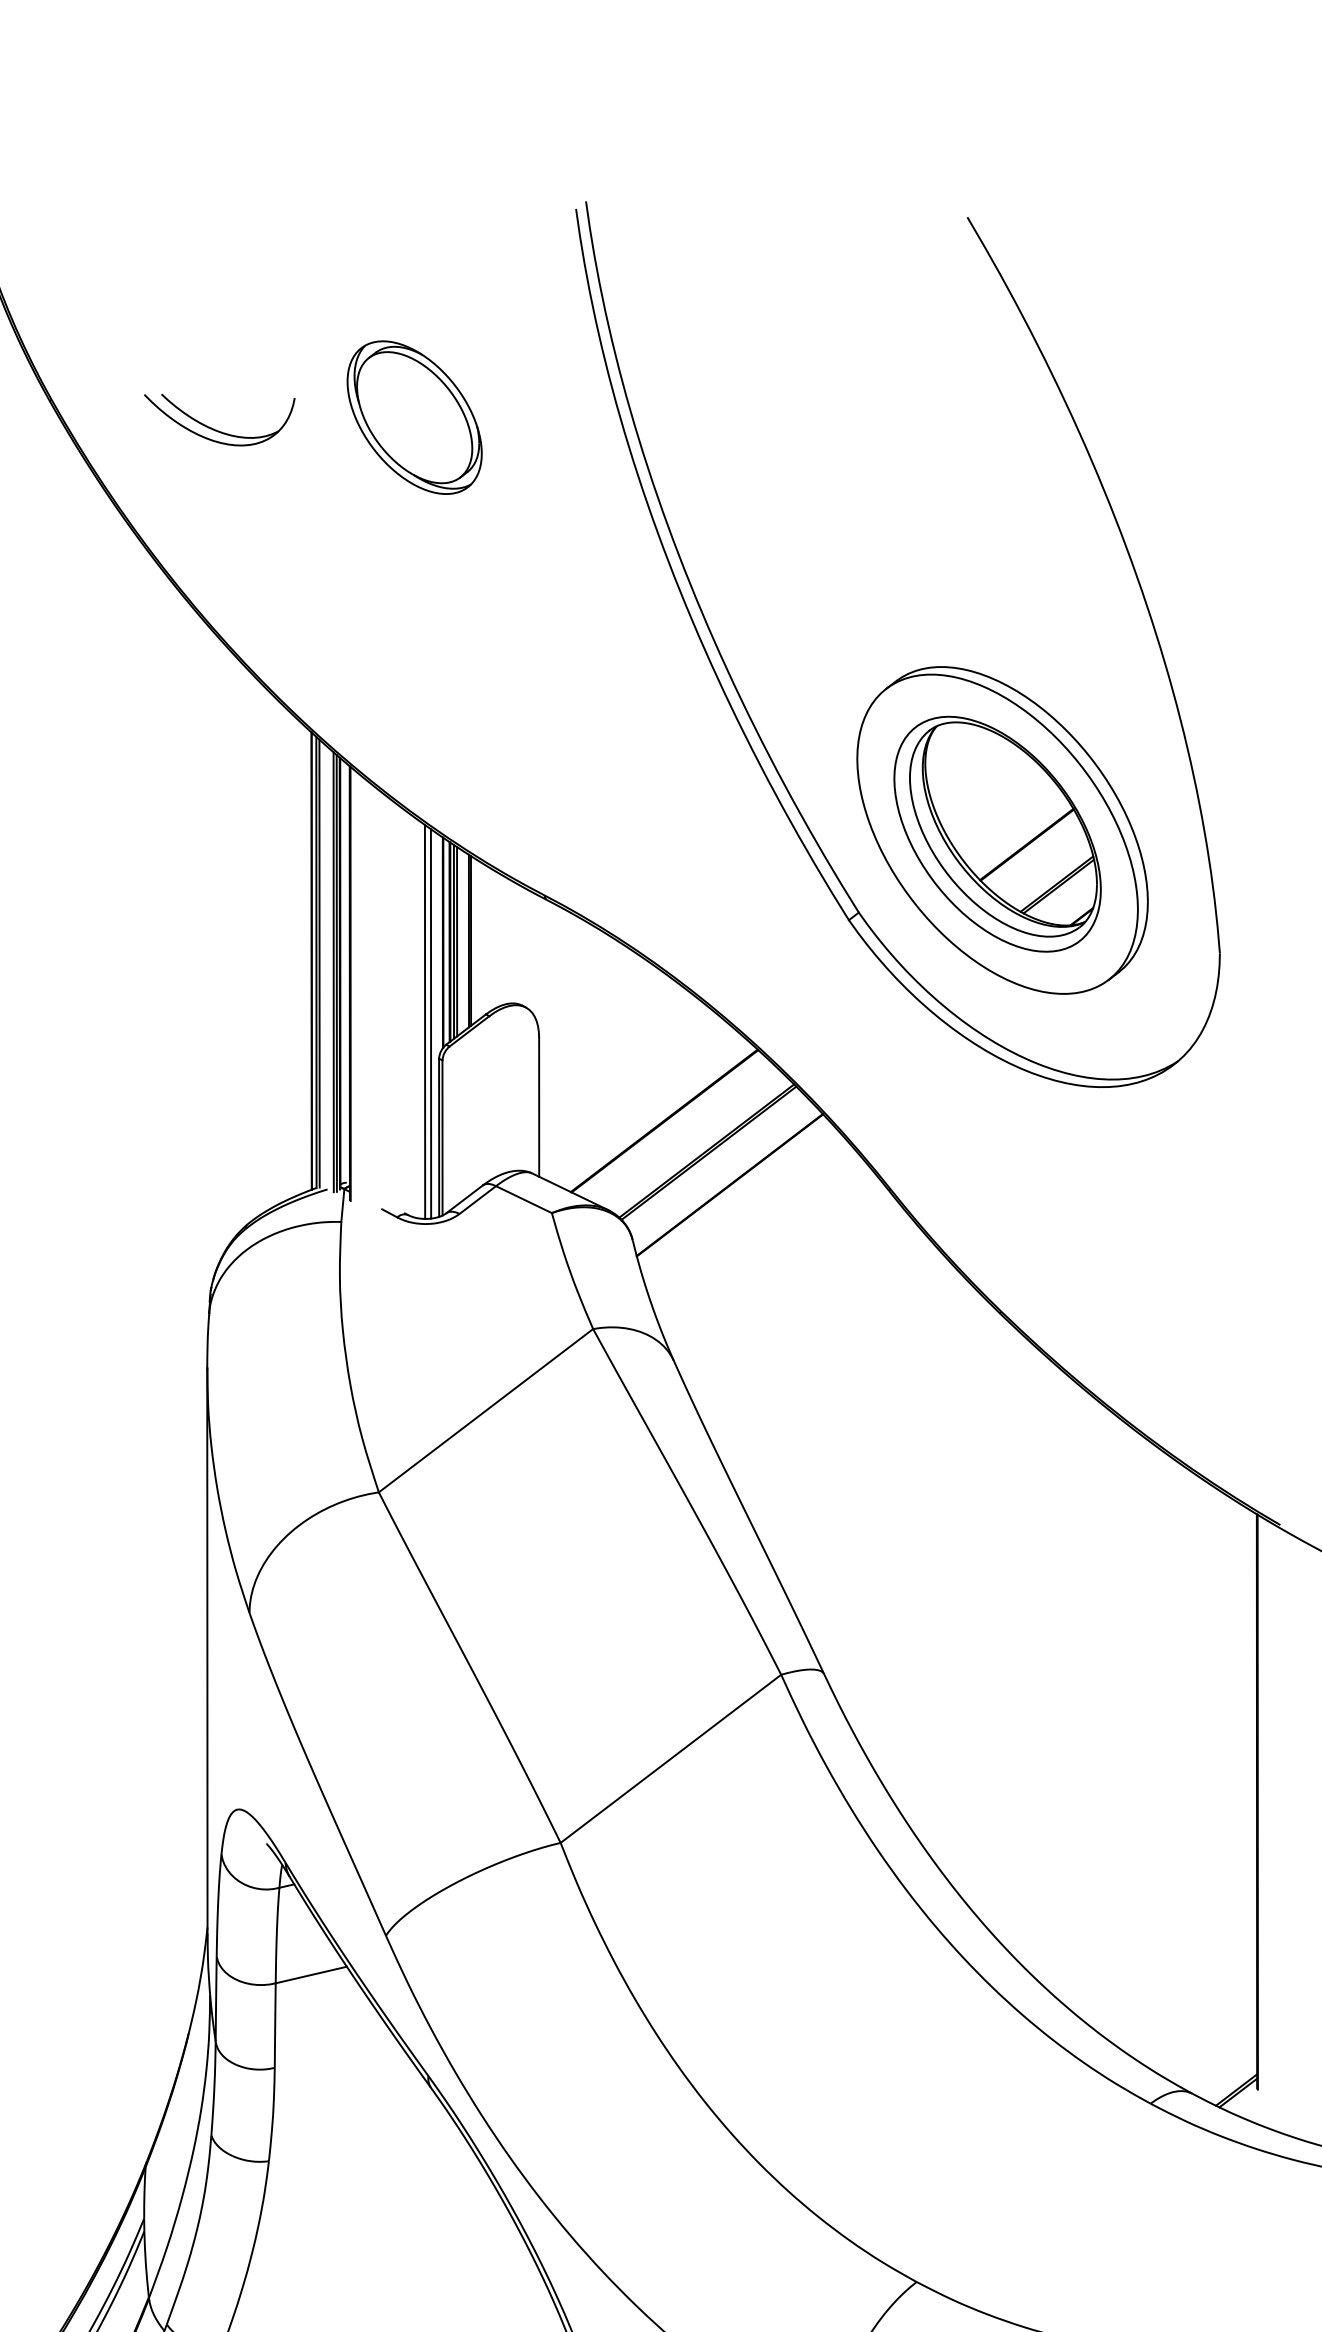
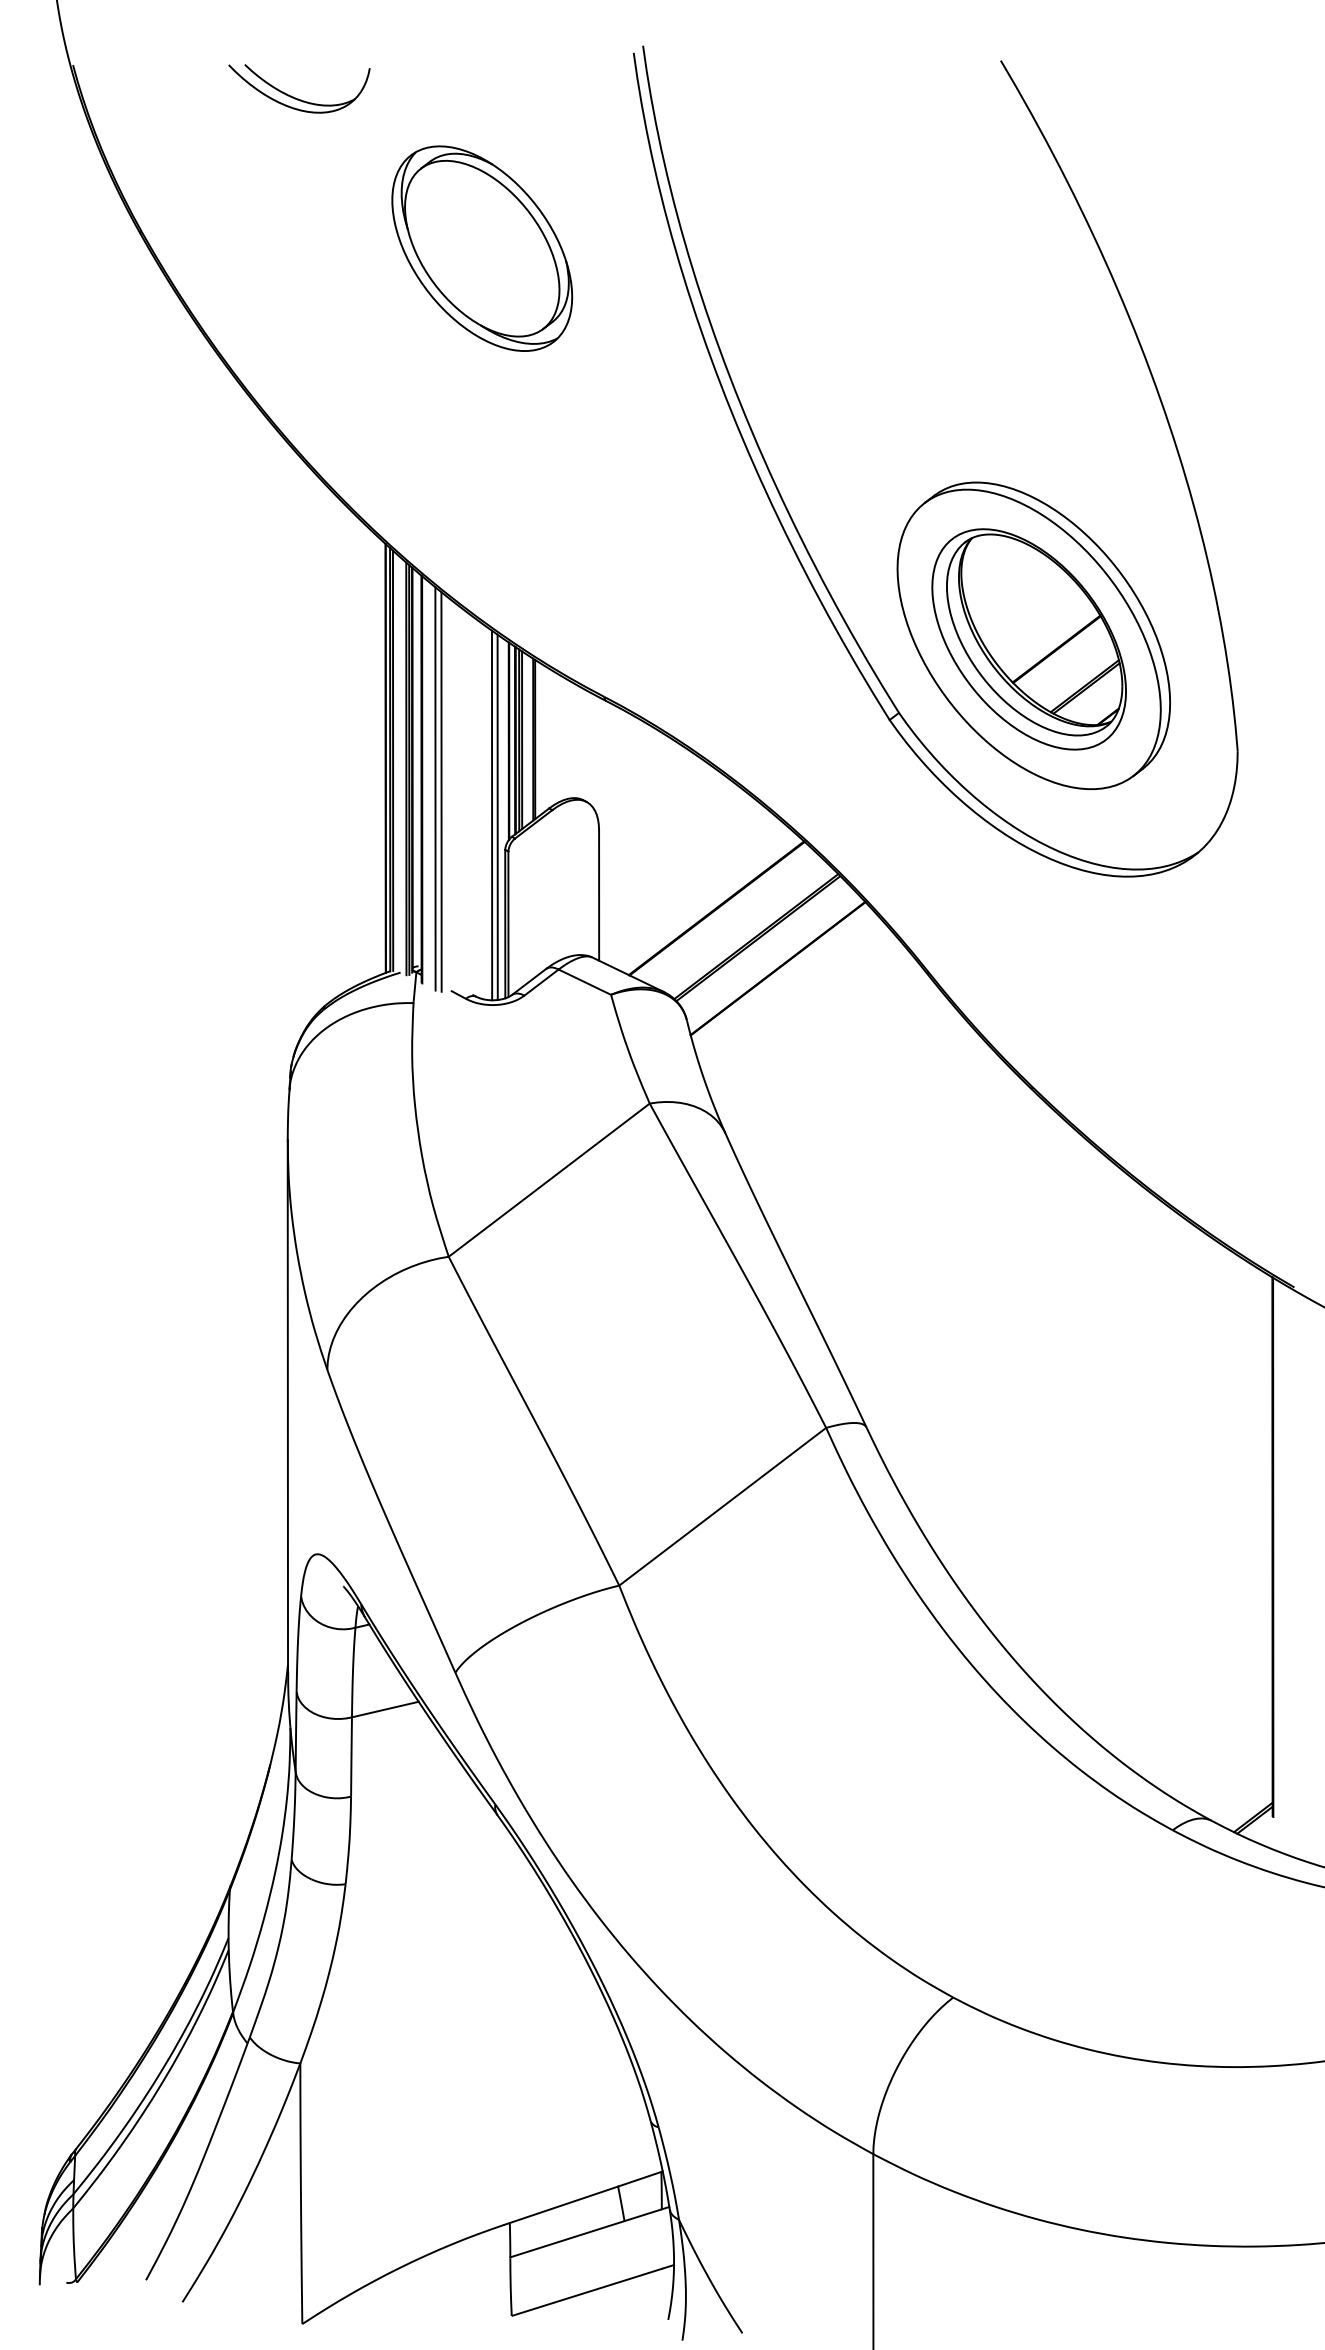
part: (414, 417) -> (482, 248), size x1.43
part: (215, 429) -> (295, 97), moved
line: (364, 993) -> (435, 788), added
line: (371, 996) -> (441, 791), added

